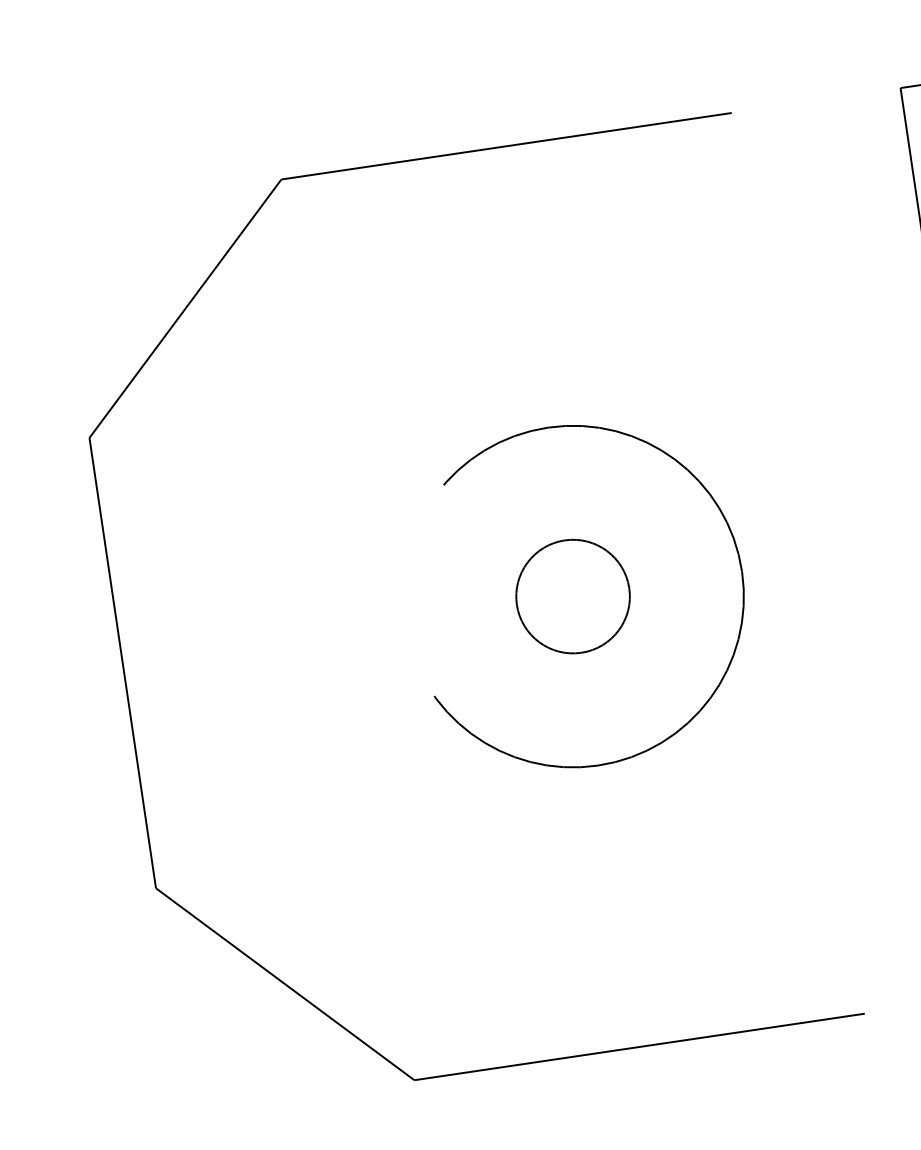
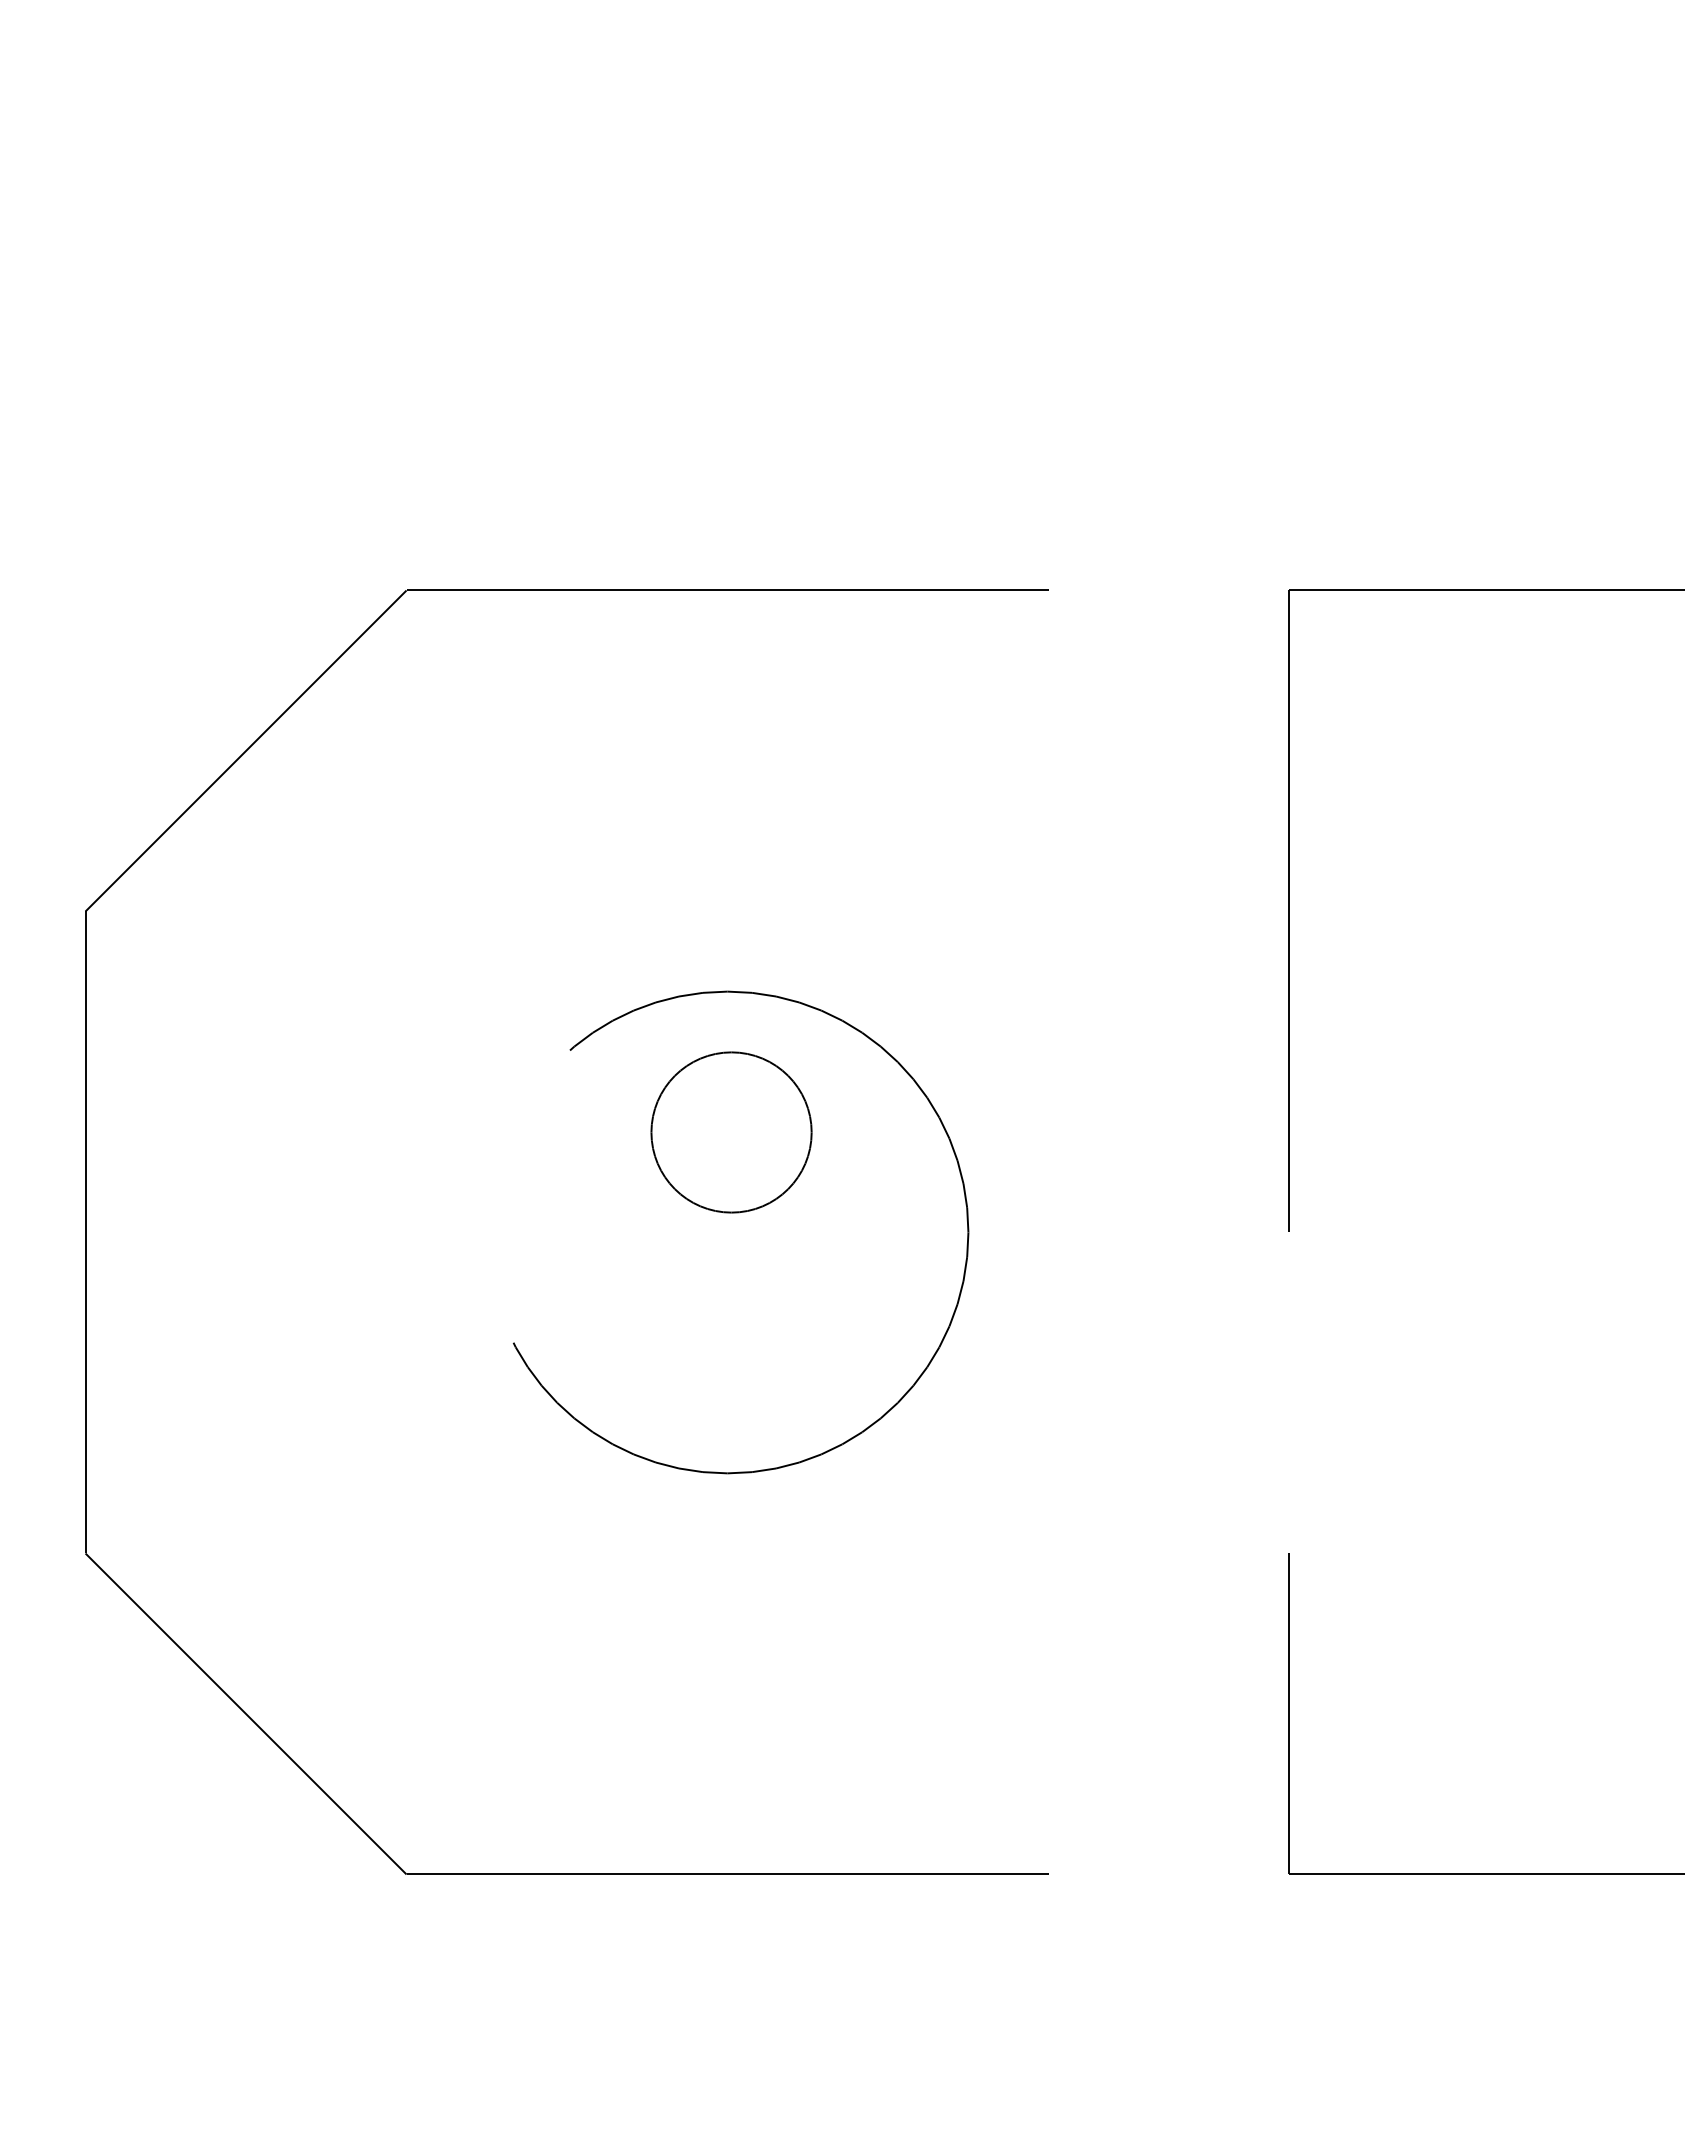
circle: (573, 596) -> (731, 1132), moved

